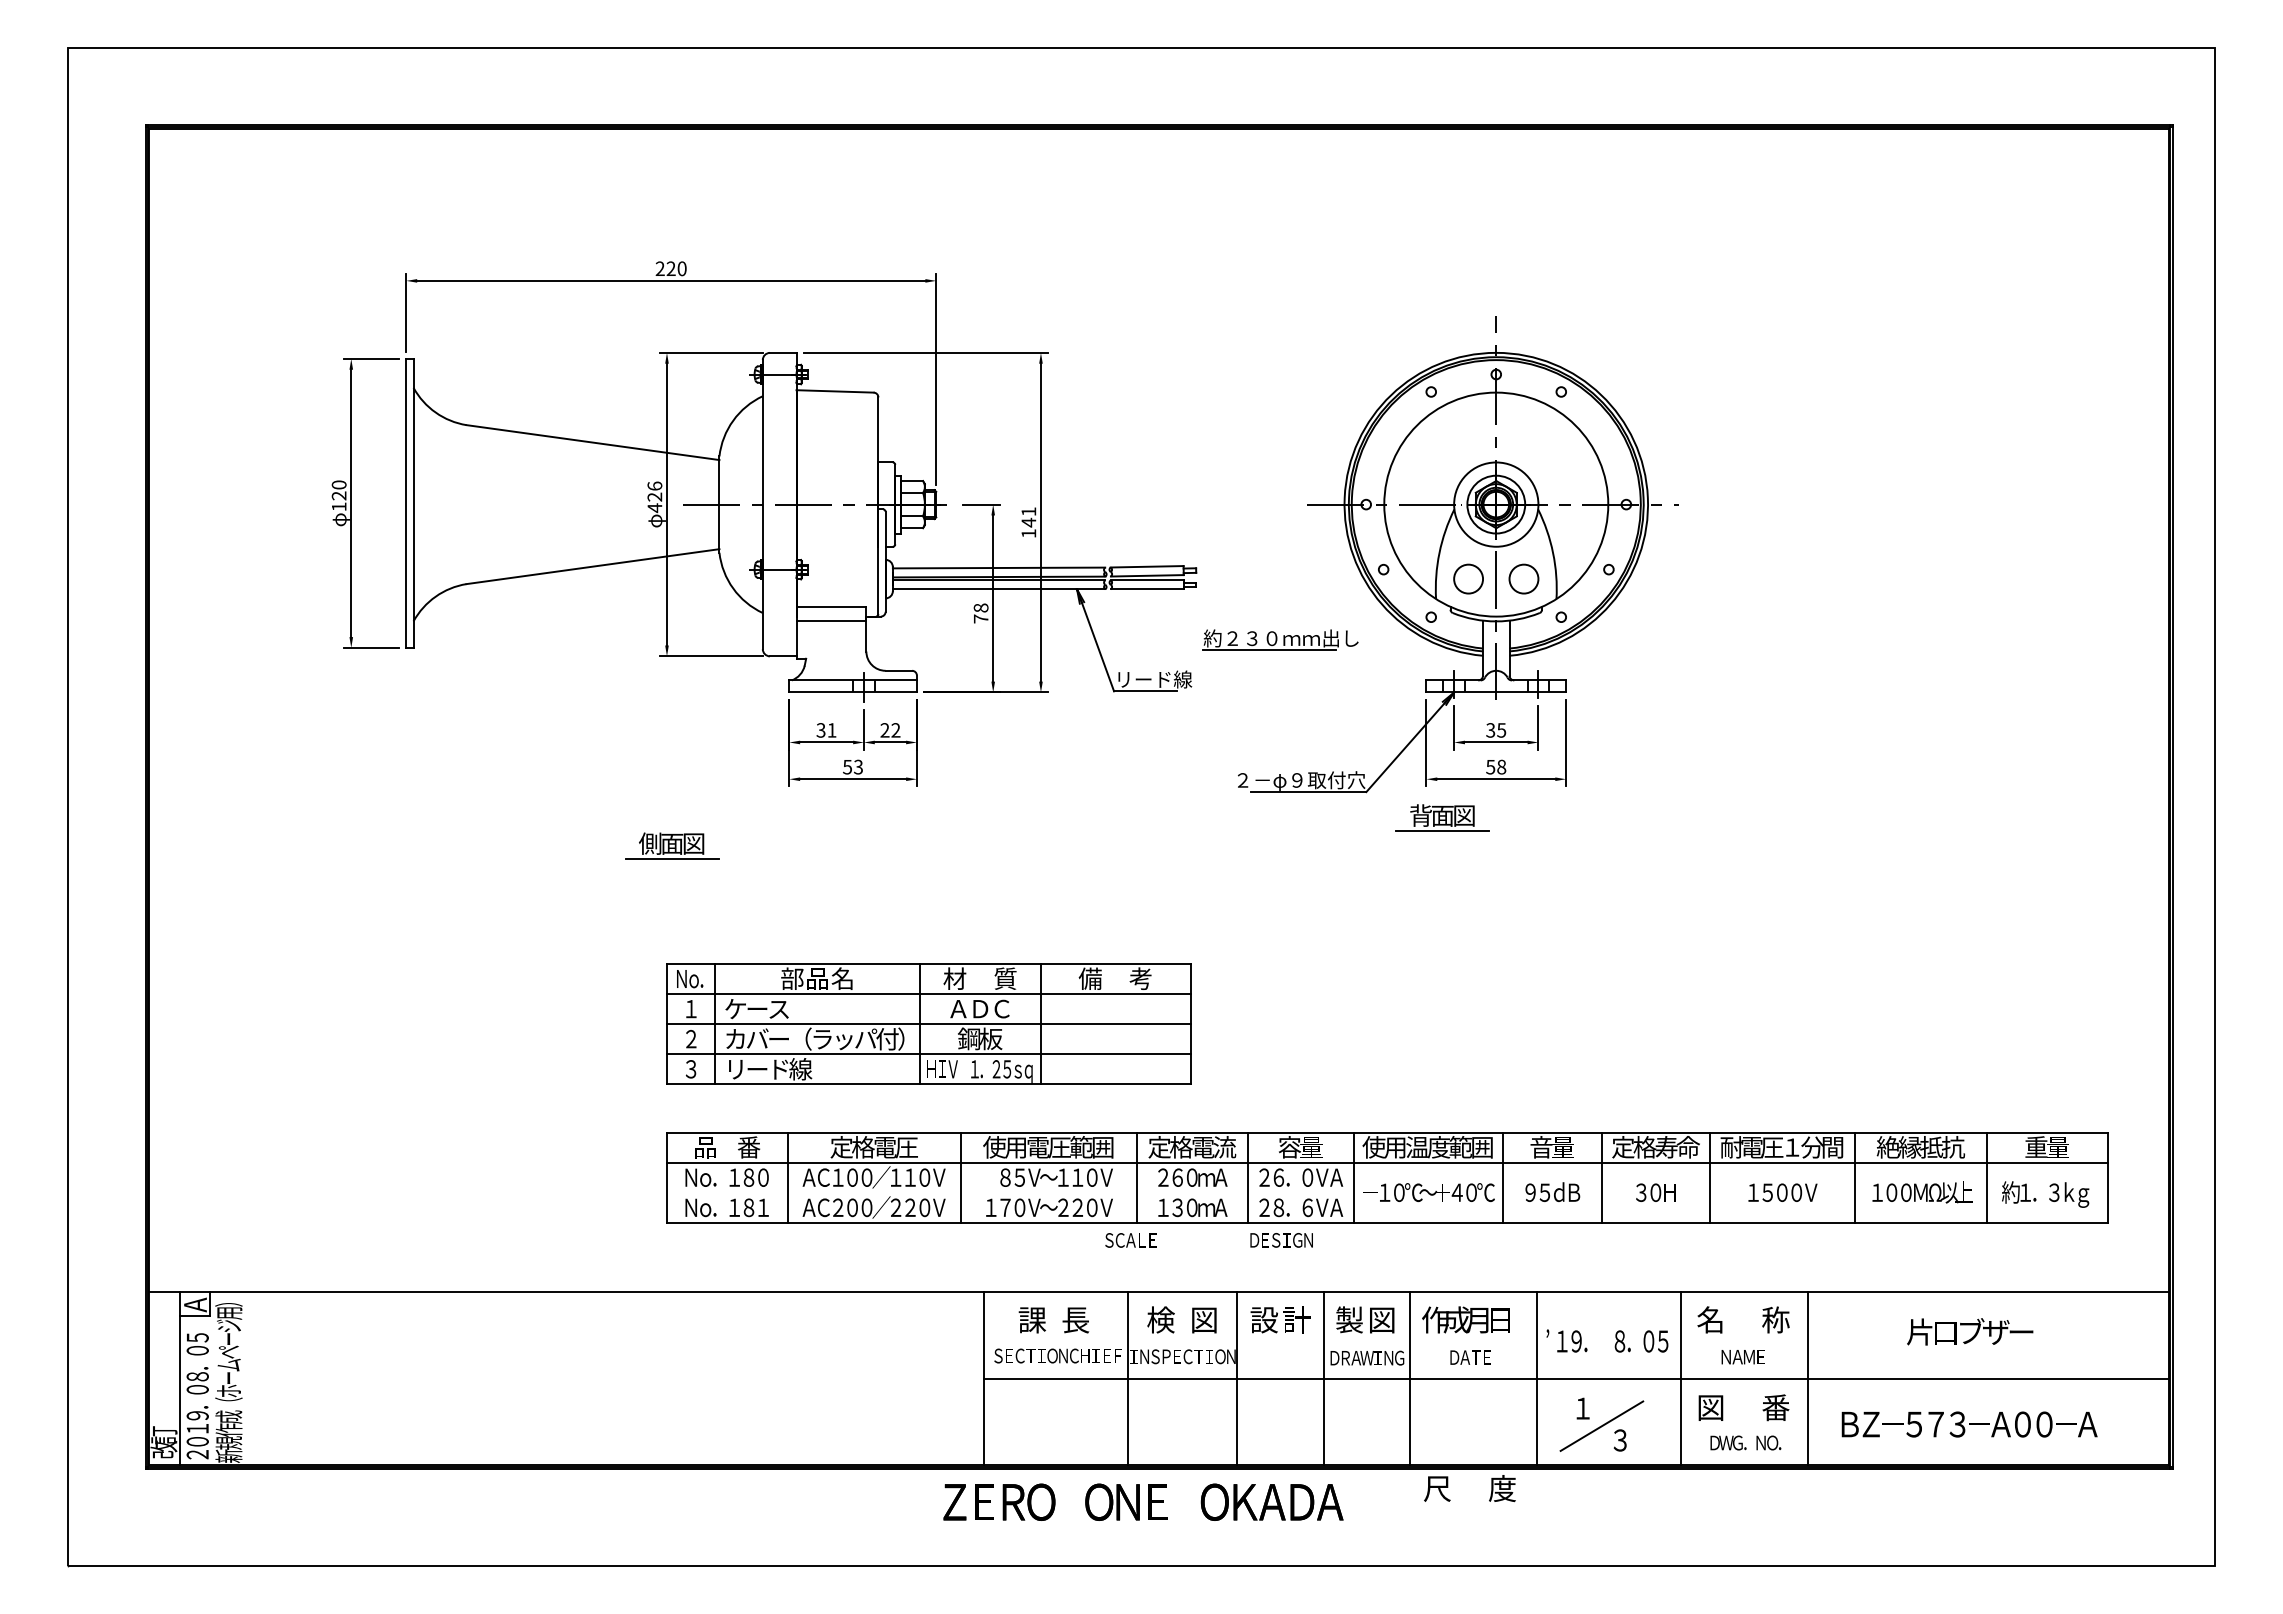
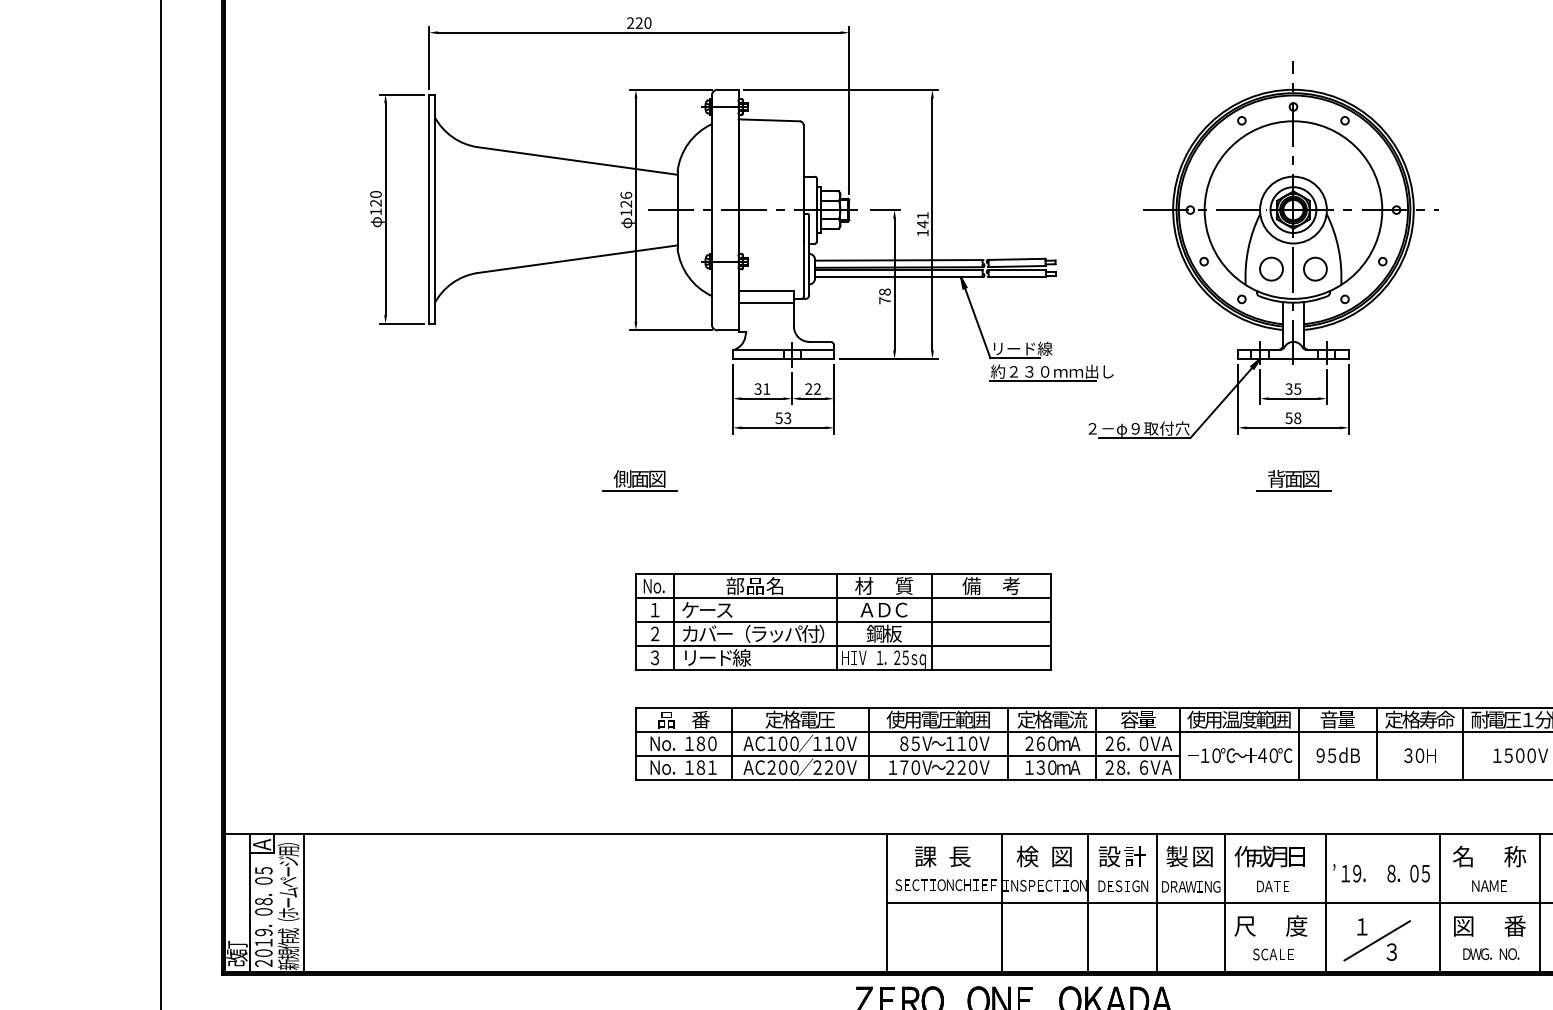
text: (654, 508) -> (626, 213), 426 -> 126
part: (1280, 639) -> (1051, 372), moved
part: (1442, 817) -> (1293, 480), moved
line: (1010, 1192) -> (908, 755), added
text: (1130, 1240) -> (1273, 954), moved
text: (1281, 1240) -> (1123, 886), moved
line: (248, 1378) -> (304, 903), added
text: (1469, 1488) -> (1270, 925), moved

